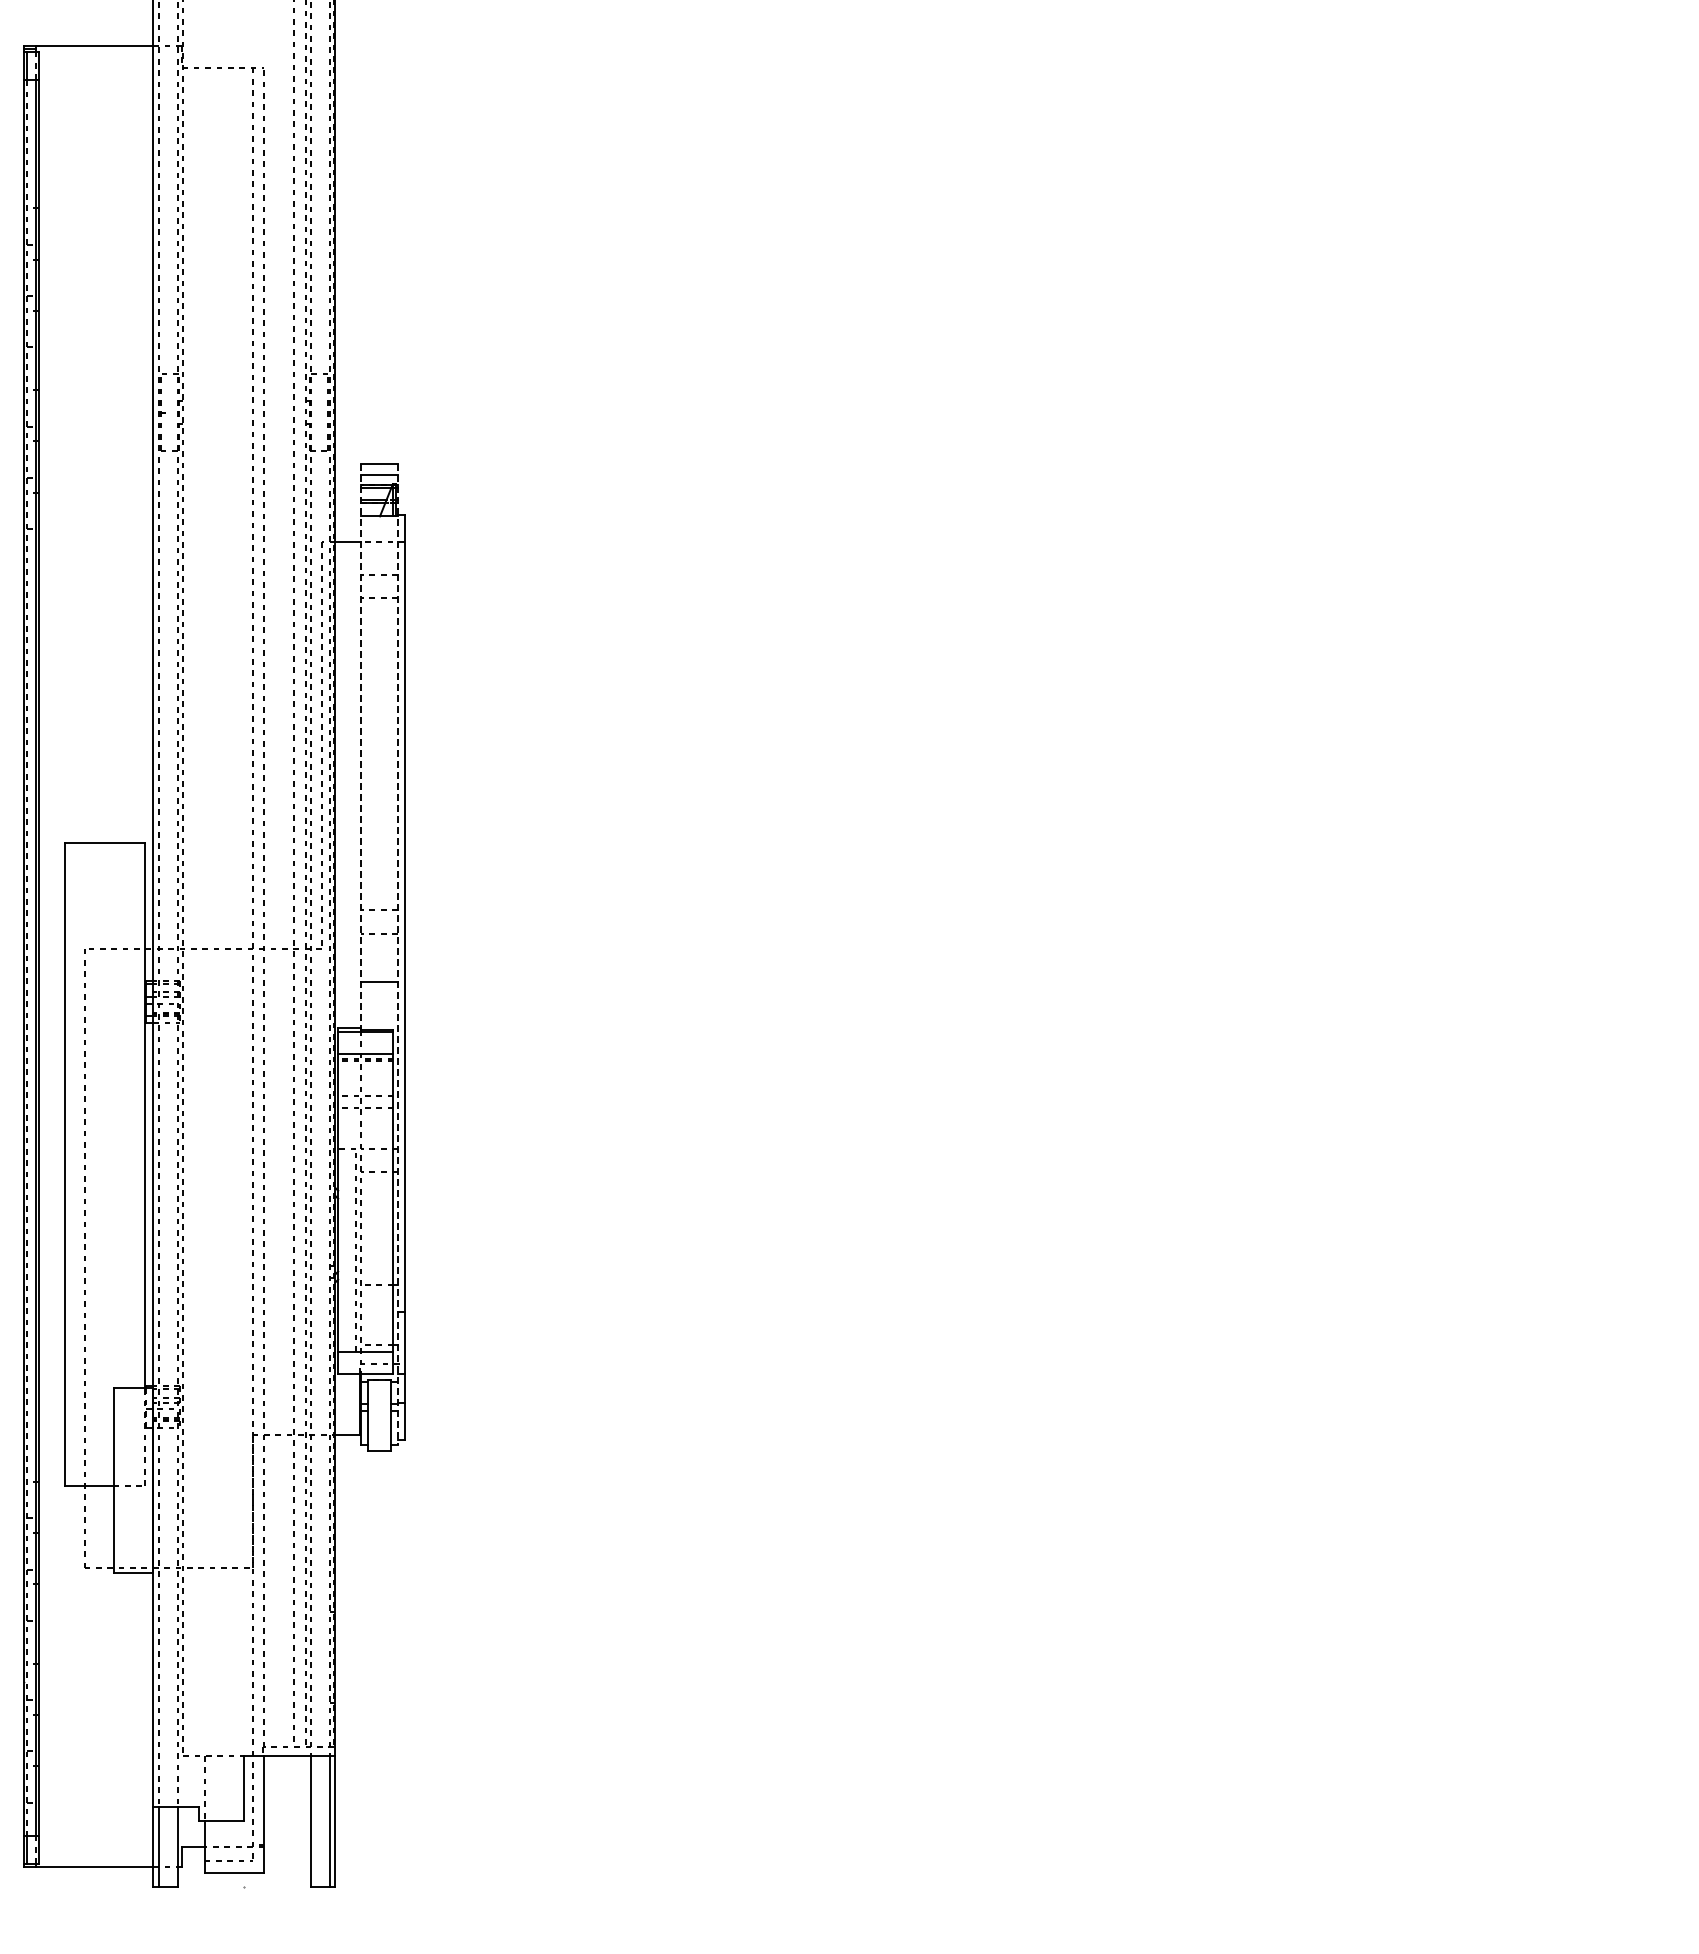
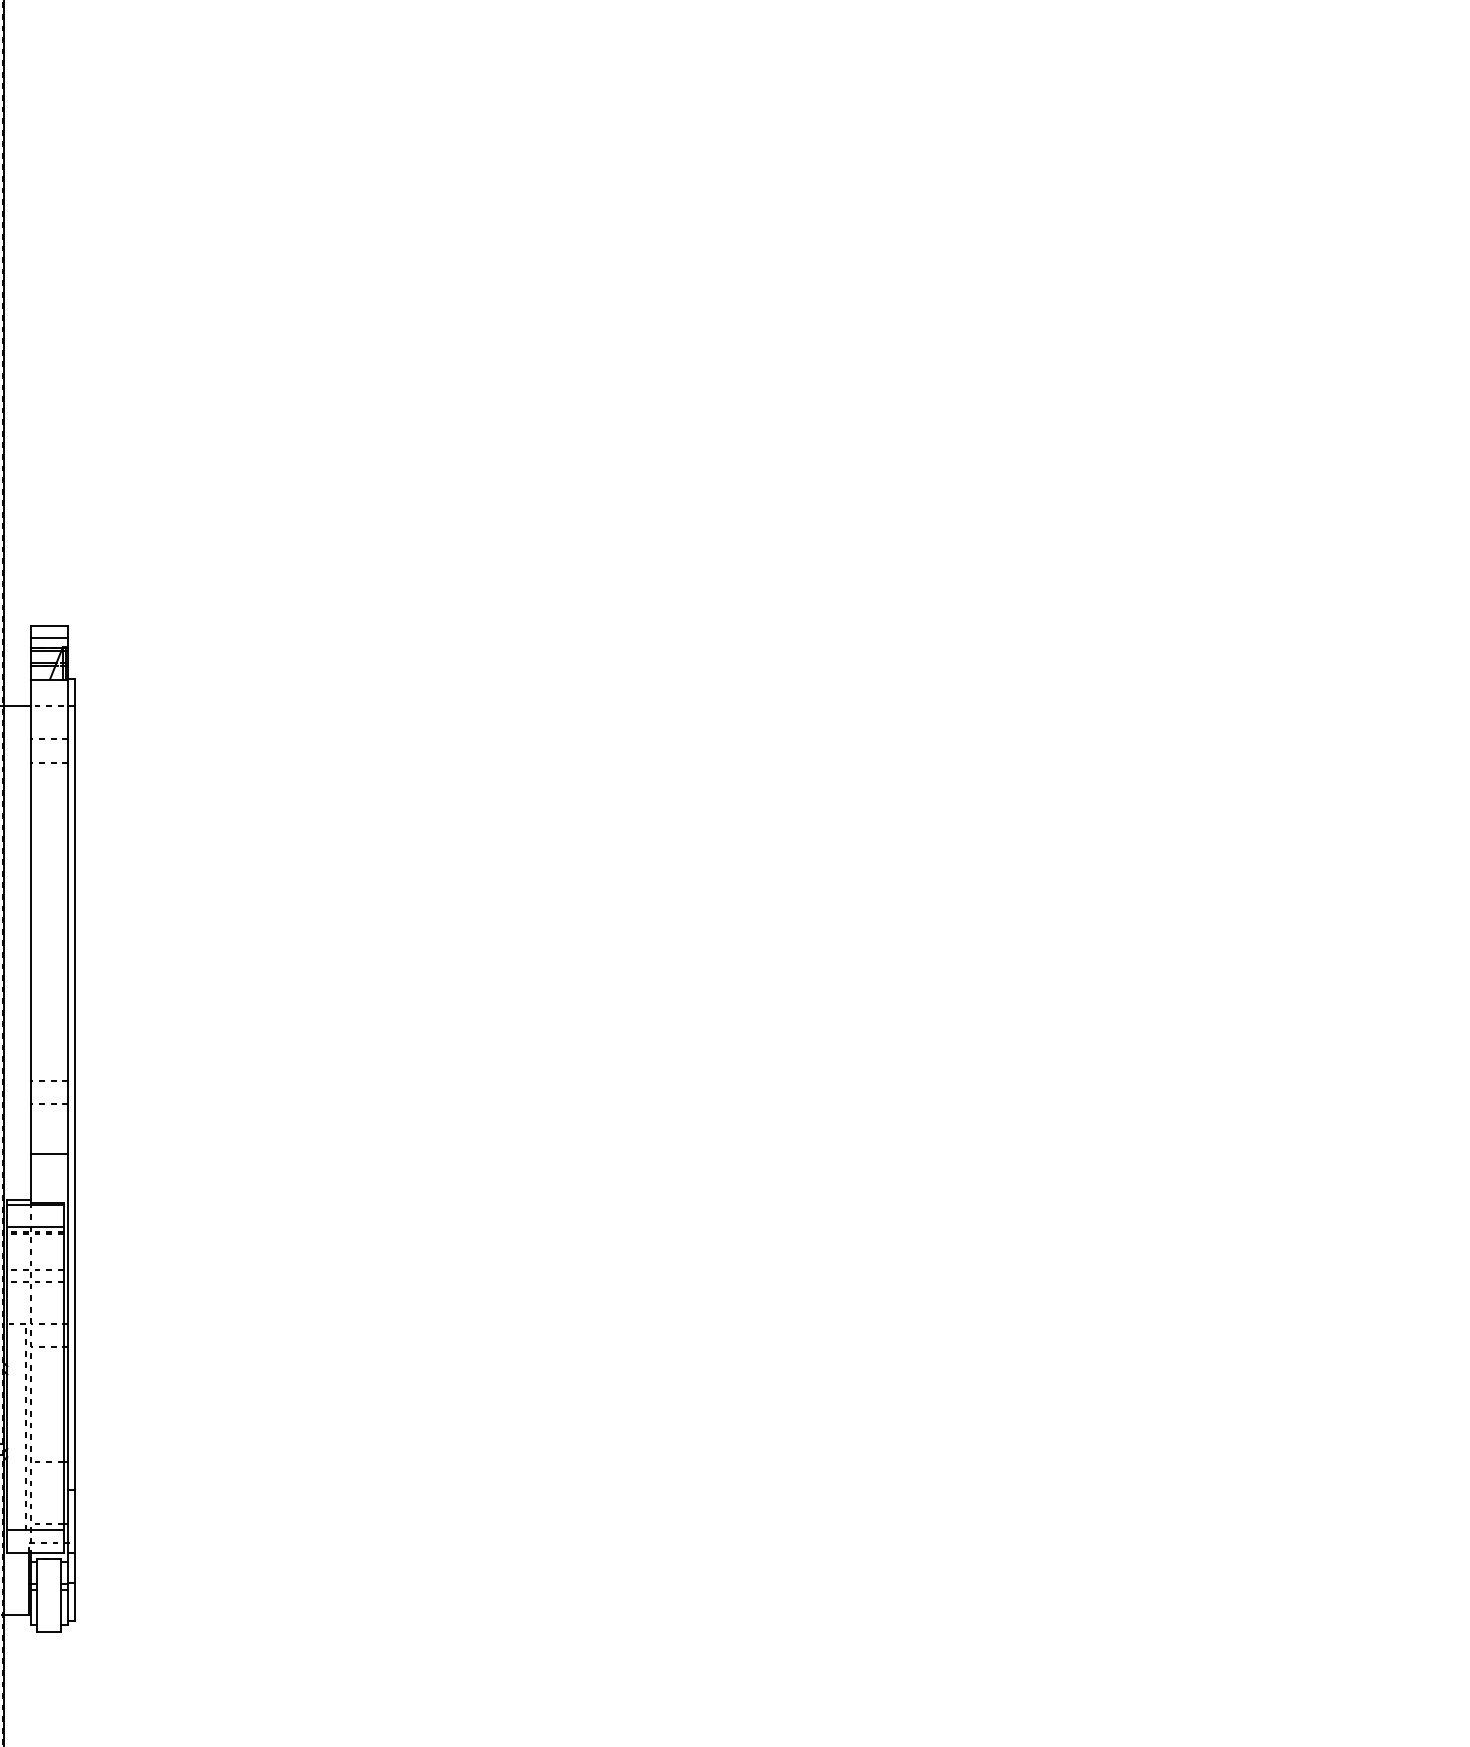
line: (360, 746) -> (30, 913), dashed -> solid
line: (397, 954) -> (67, 1125), dashed -> solid

